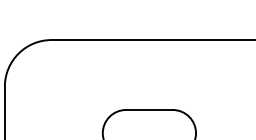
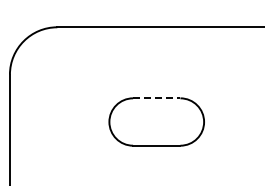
line: (149, 110) -> (156, 98), solid -> dashed

